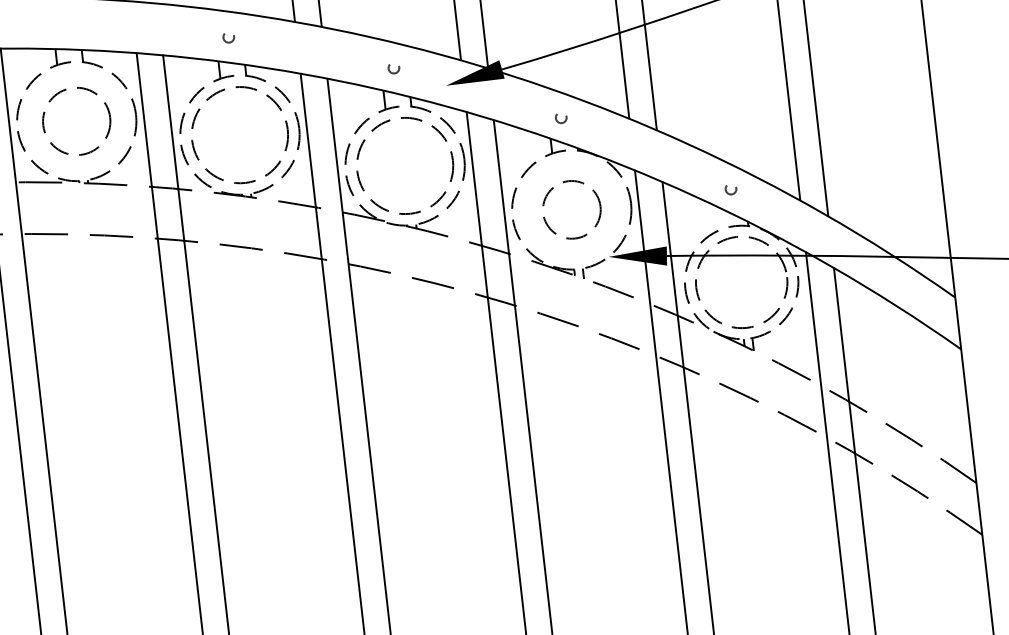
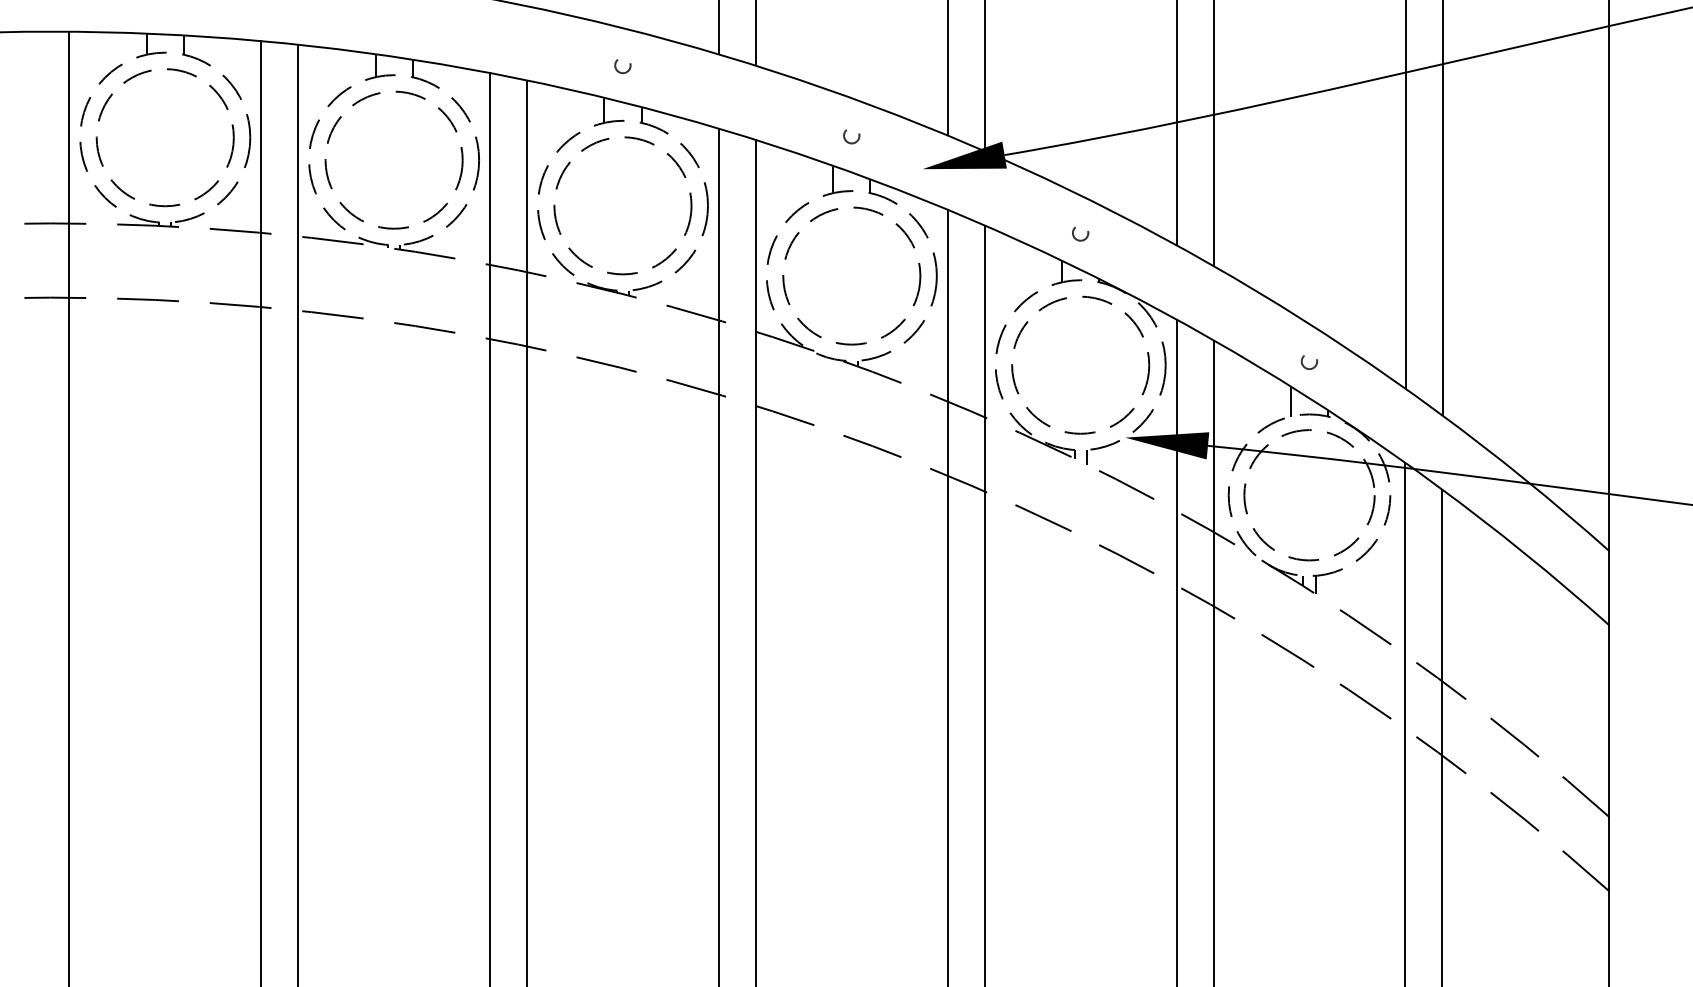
circle: (76, 121) -> (393, 159), size x1.43
circle: (571, 209) -> (1080, 364), size x1.67
line: (720, 218) -> (1290, 401), added

